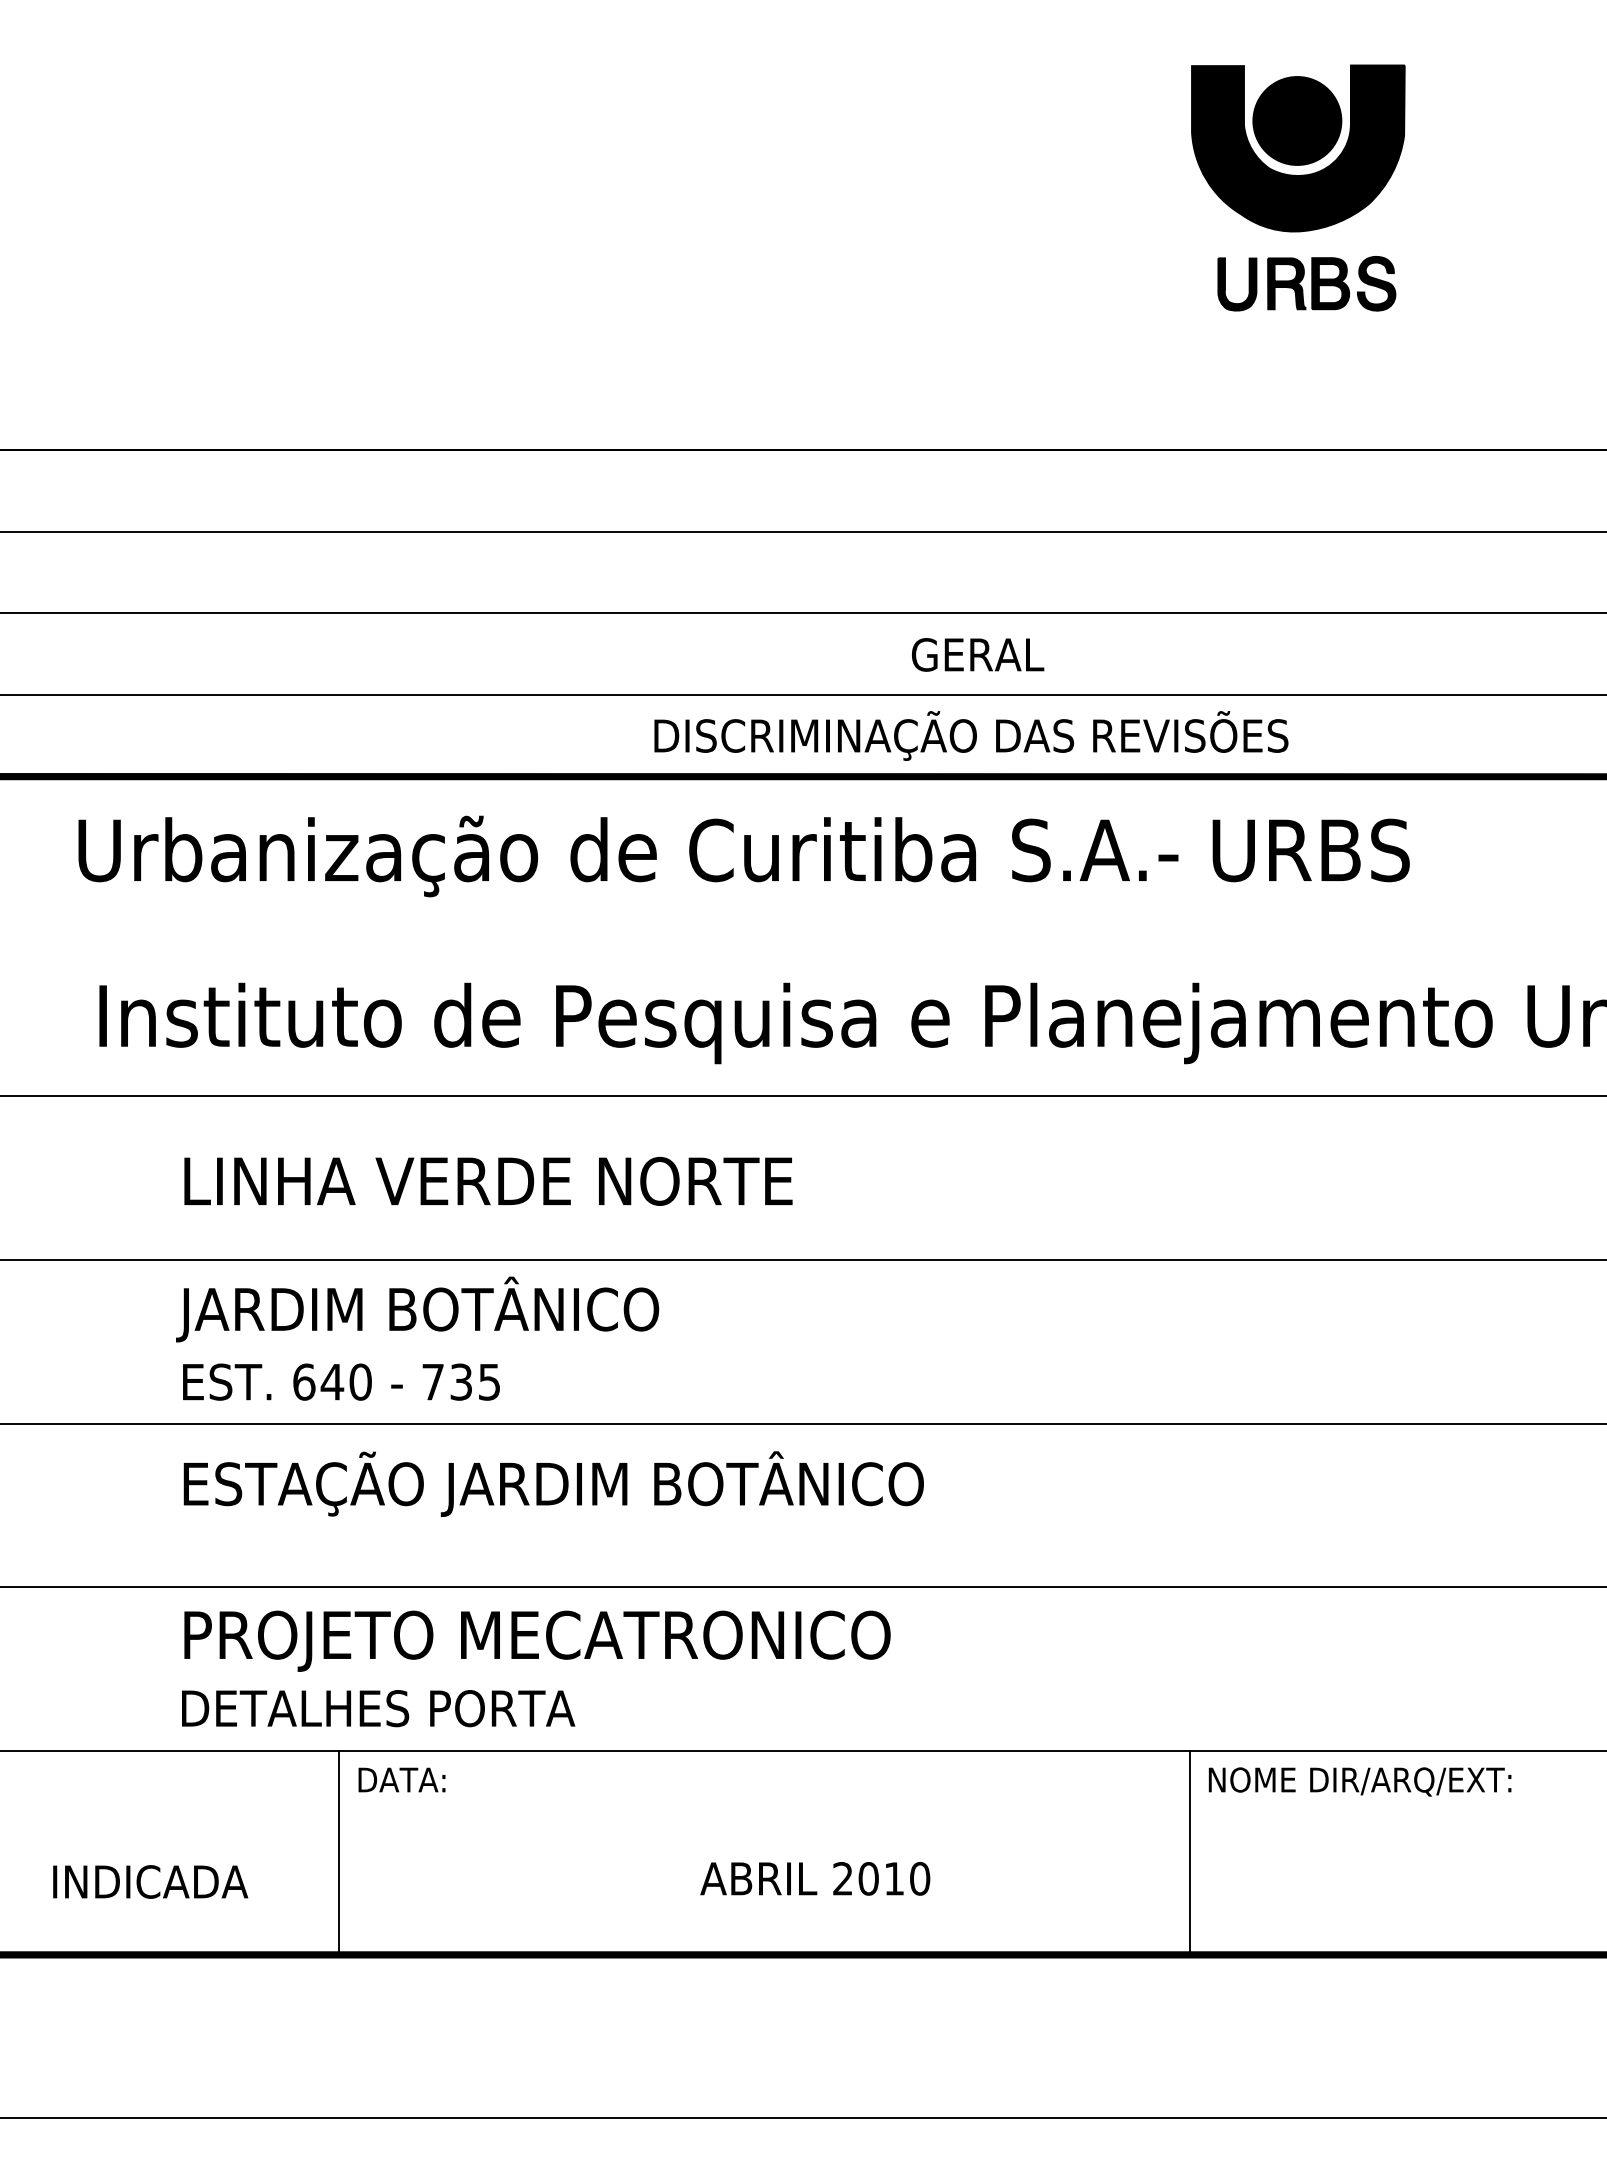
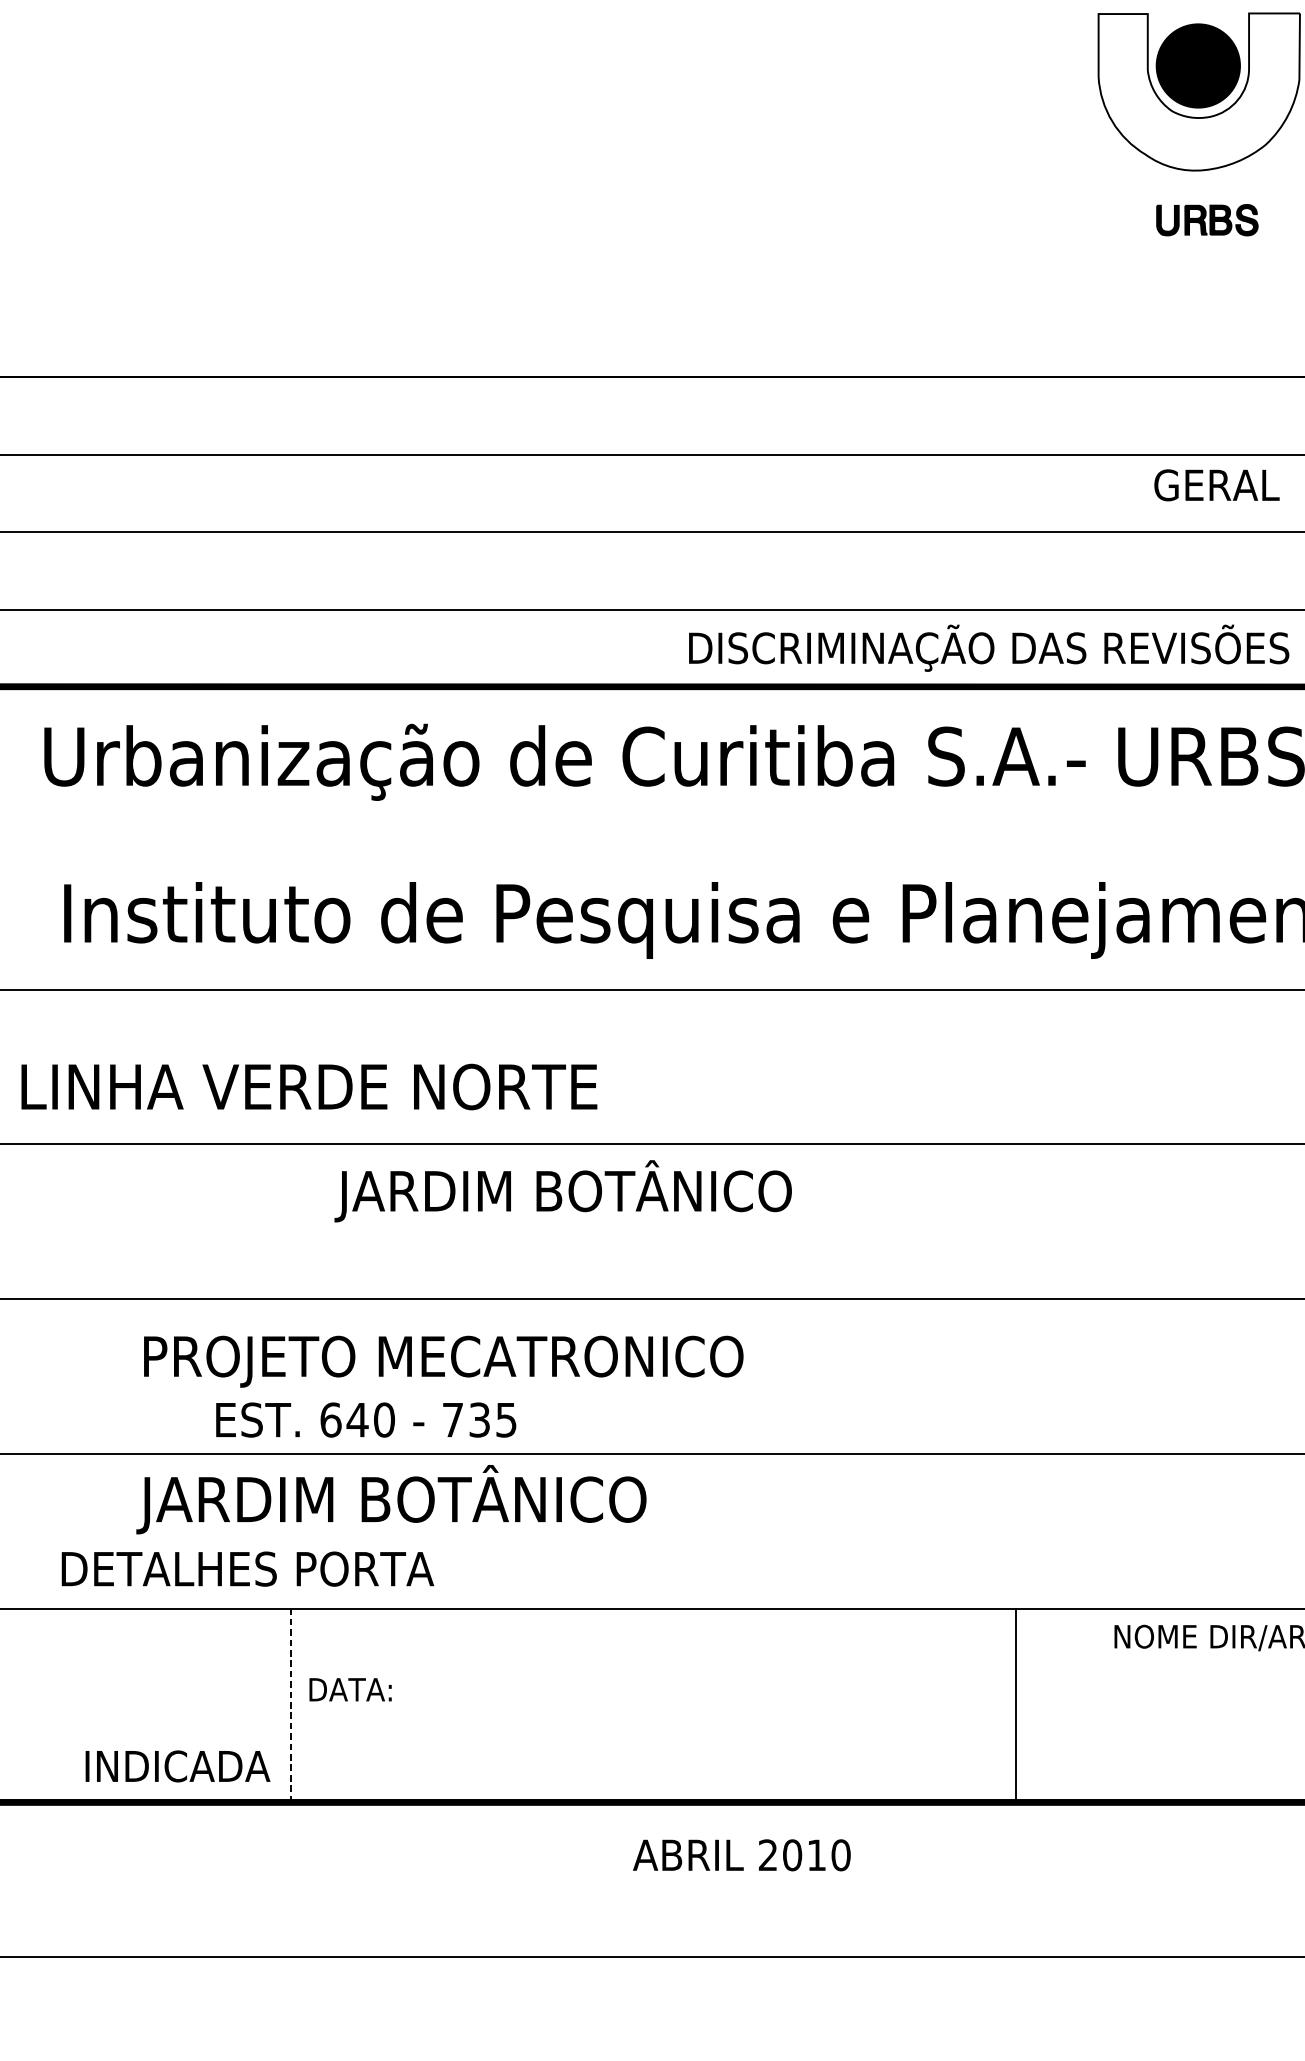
fill: (1298, 148) -> (1199, 92), removed
part: (1306, 283) -> (1206, 219), size x0.6
text: (978, 654) -> (1217, 484), moved
text: (971, 735) -> (989, 647), moved
text: (488, 1180) -> (309, 1086), moved
text: (417, 1309) -> (563, 1191), moved
text: (341, 1381) -> (366, 1419), moved
text: (556, 1483) -> (496, 1356), ESTAÇÃO JARDIM BOTÂNICO -> PROJETO MECATRONICO
text: (532, 1634) -> (474, 1498), PROJETO MECATRONICO -> JARDIM BOTÂNICO
text: (378, 1708) -> (247, 1569), moved
text: (401, 1779) -> (350, 1689), moved
line: (339, 1852) -> (291, 1705), solid -> dashed
line: (1189, 1852) -> (1015, 1705), moved
text: (815, 1878) -> (742, 1854), moved
text: (150, 1881) -> (177, 1765), moved

